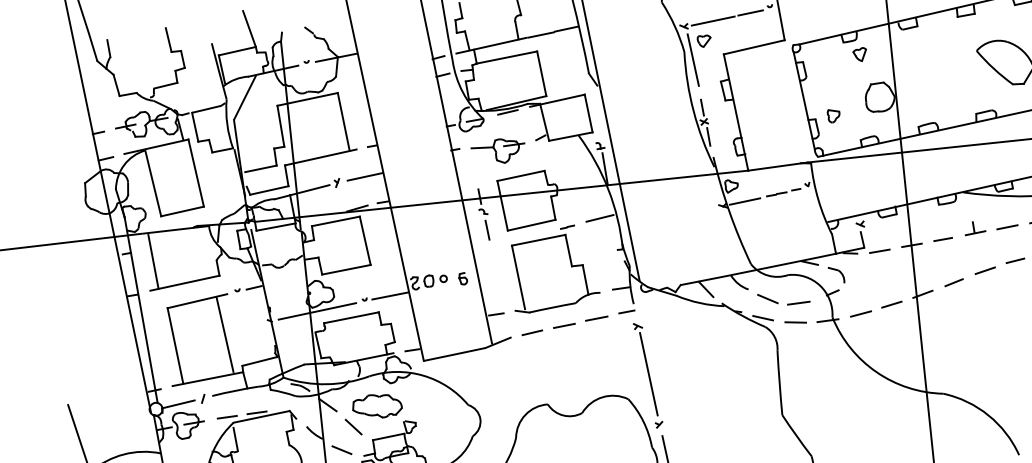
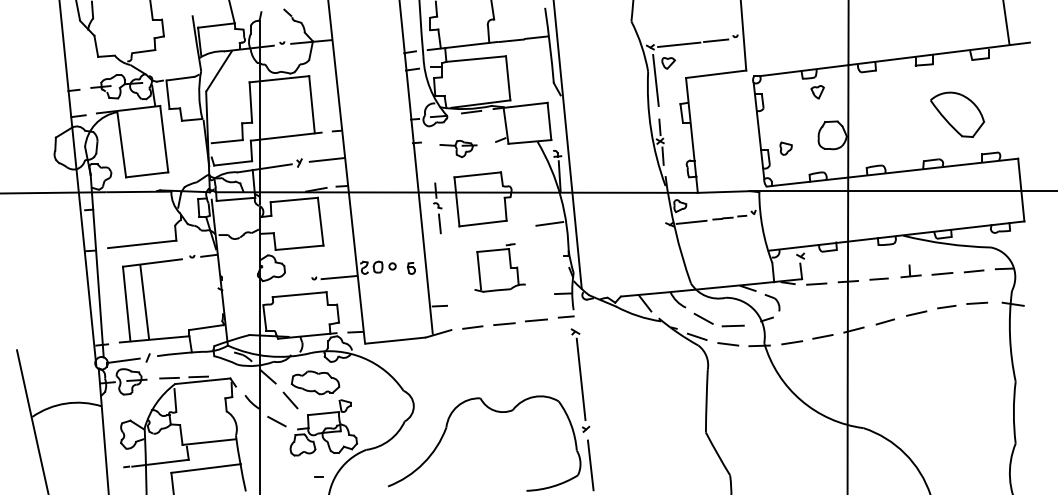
part: (498, 151) -> (458, 148), size x0.7
line: (152, 261) -> (113, 220), removed
part: (554, 268) -> (500, 267), size x0.6
line: (317, 311) -> (267, 285), removed
line: (224, 335) -> (144, 302), moved

